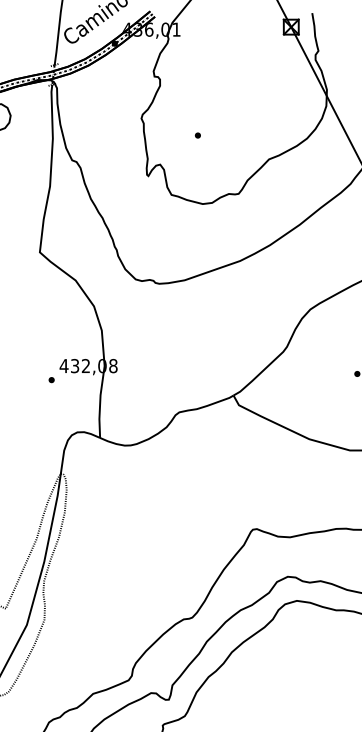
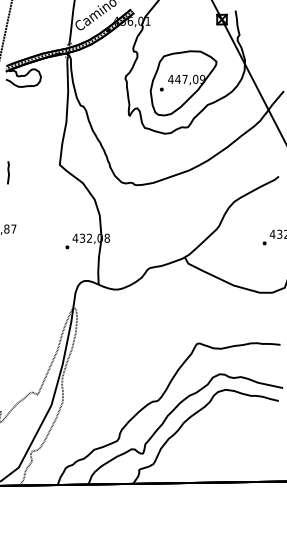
part: (231, 126) -> (183, 83), added

